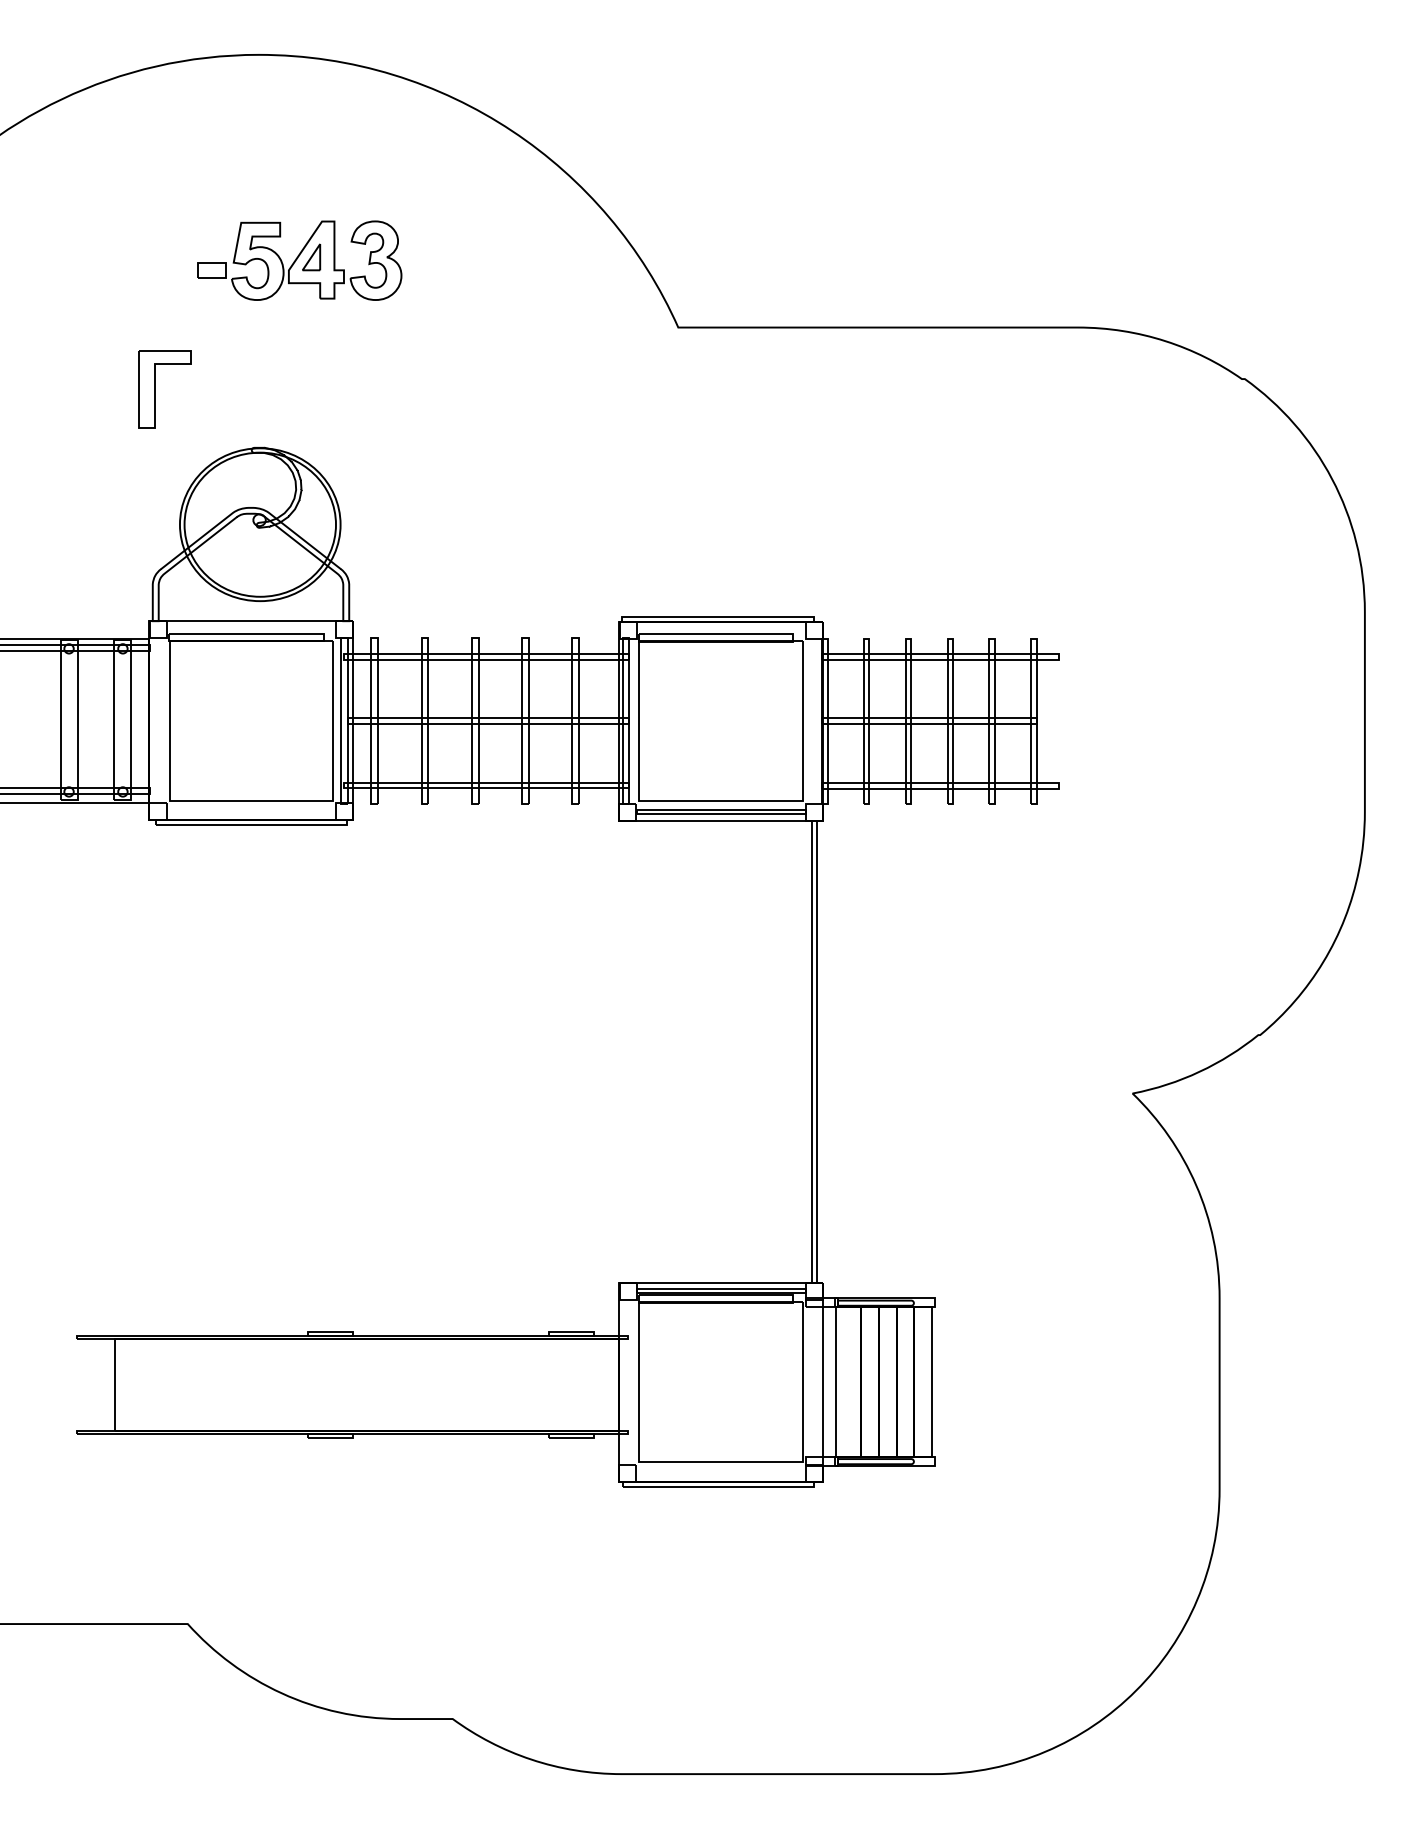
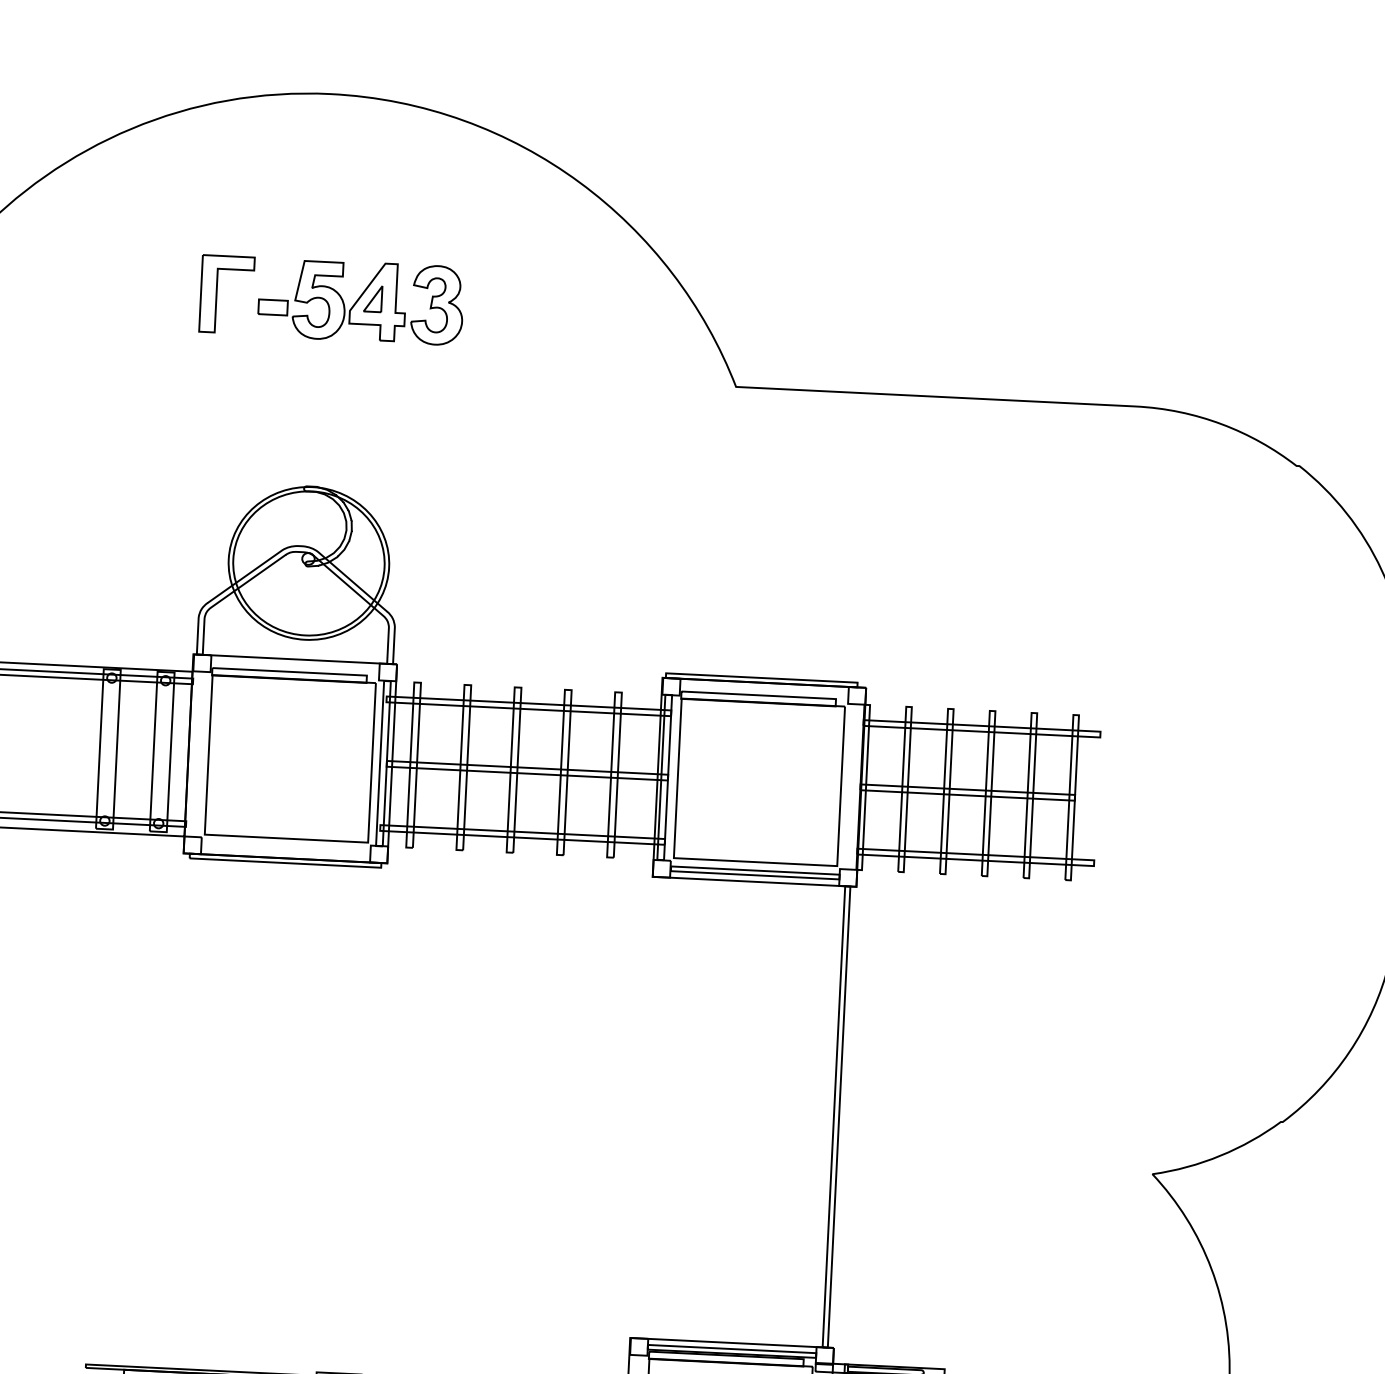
part: (155, 389) -> (217, 294), moved

